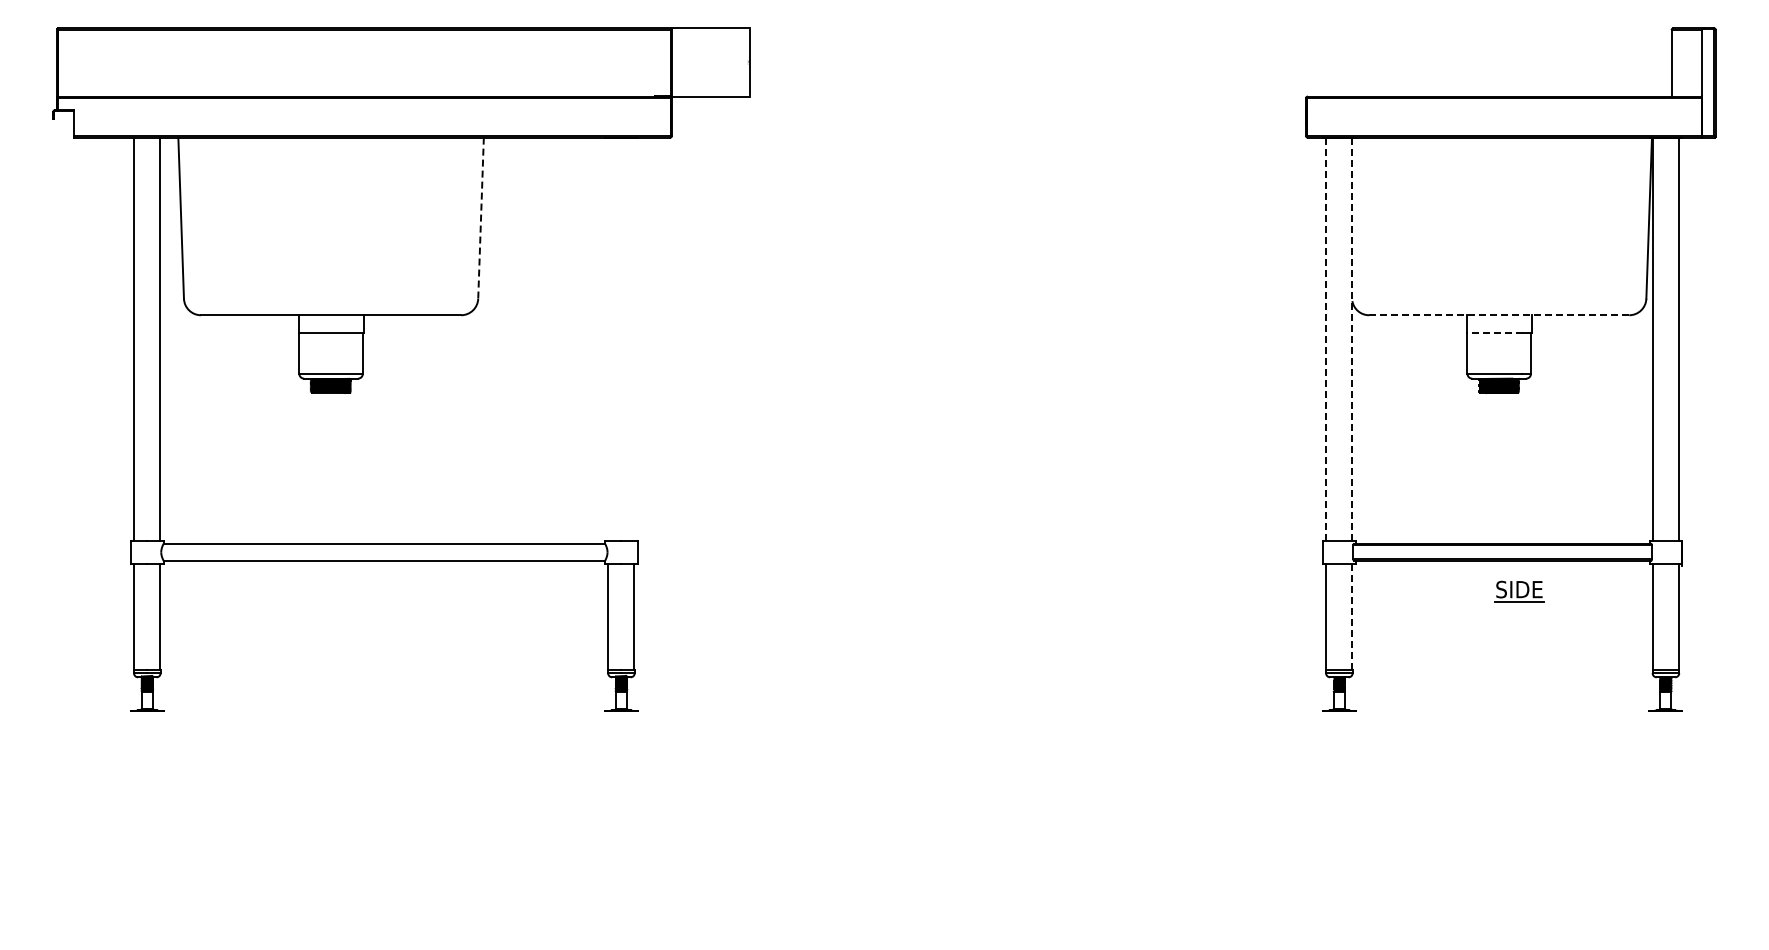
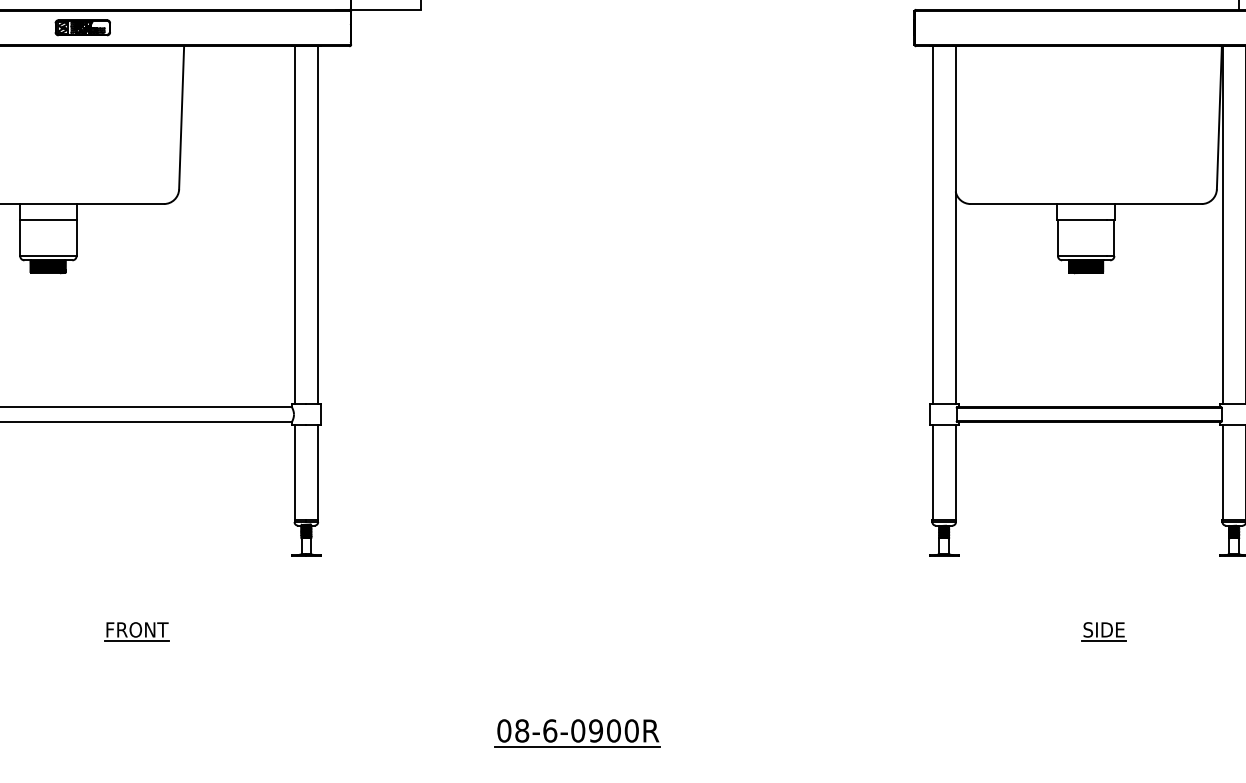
part: (369, 116) -> (82, 27), added
line: (481, 218) -> (182, 118), dashed -> solid
line: (1498, 315) -> (1085, 204), dashed -> solid
line: (1494, 332) -> (1081, 219), dashed -> solid
line: (608, 338) -> (294, 224), added
line: (634, 338) -> (317, 224), added
line: (1352, 338) -> (955, 224), dashed -> solid
line: (1326, 339) -> (932, 225), dashed -> solid
part: (1519, 591) -> (1104, 631), moved
line: (1352, 616) -> (955, 471), dashed -> solid
part: (429, 796) -> (135, 631), added
part: (926, 910) -> (577, 732), added

